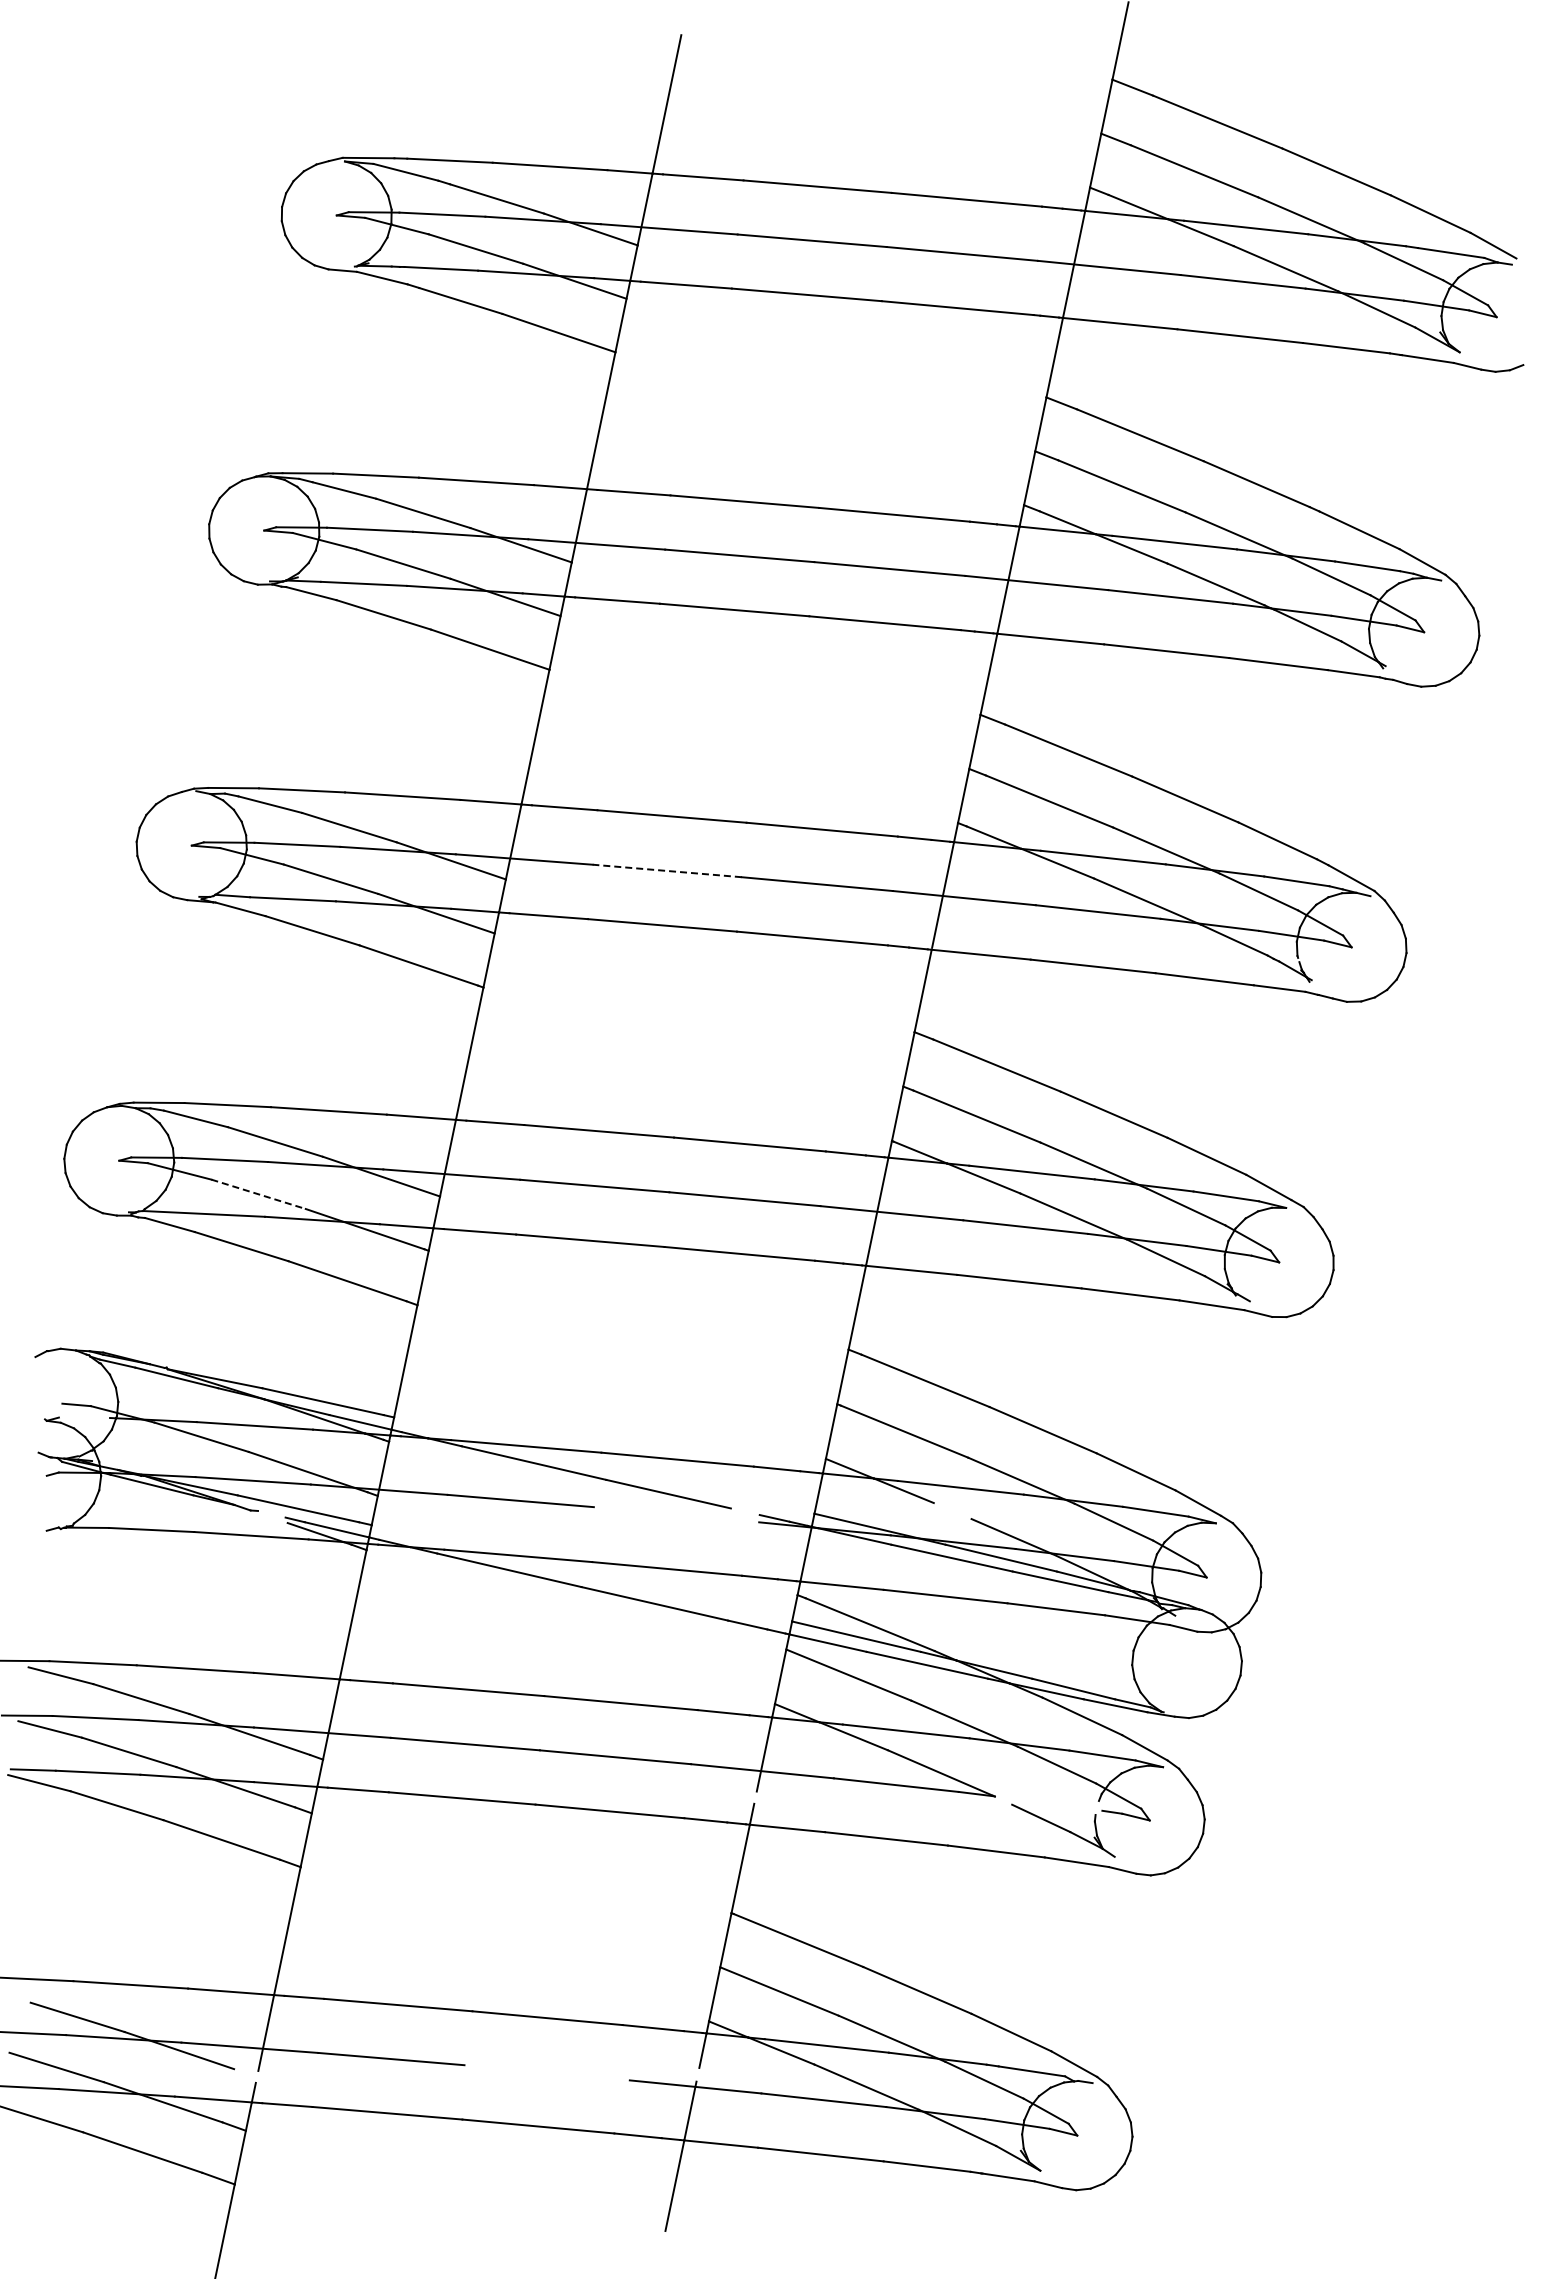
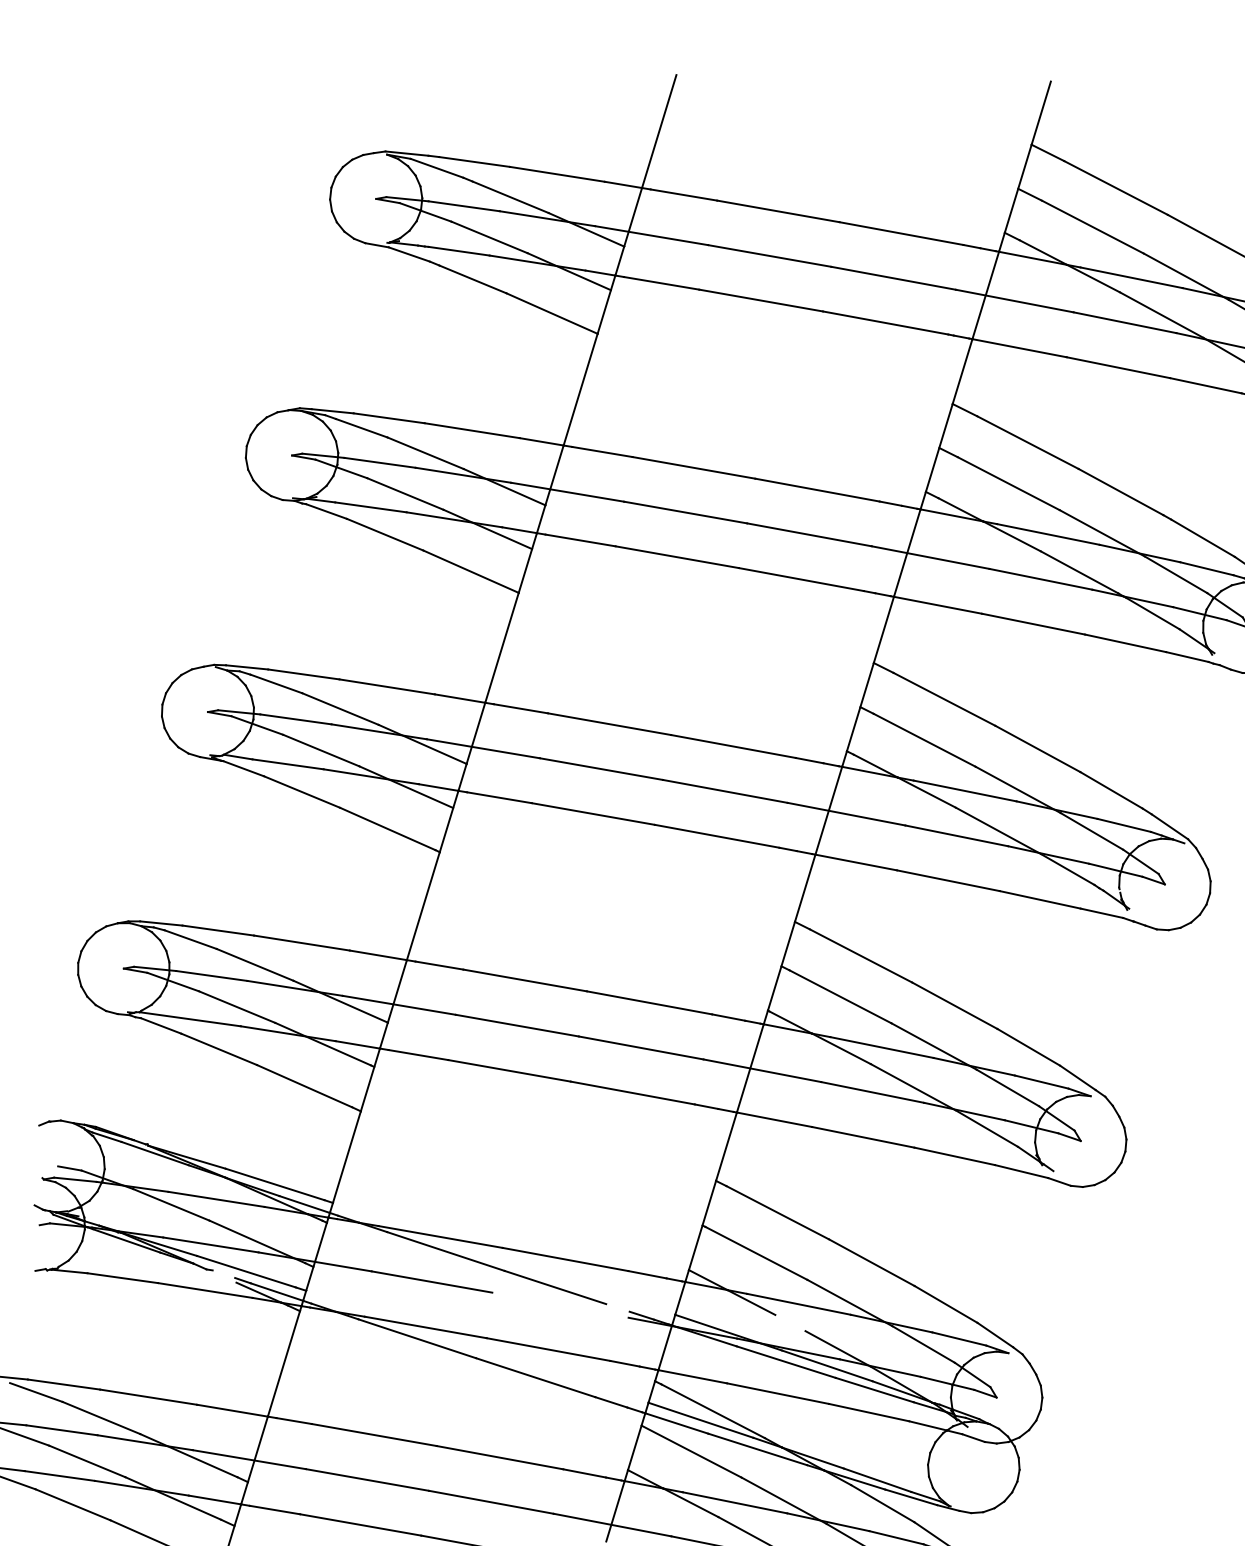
line: (667, 870) -> (601, 768), dashed -> solid
line: (259, 1194) -> (237, 1007), dashed -> solid
line: (84, 1417) -> (75, 1179), added

